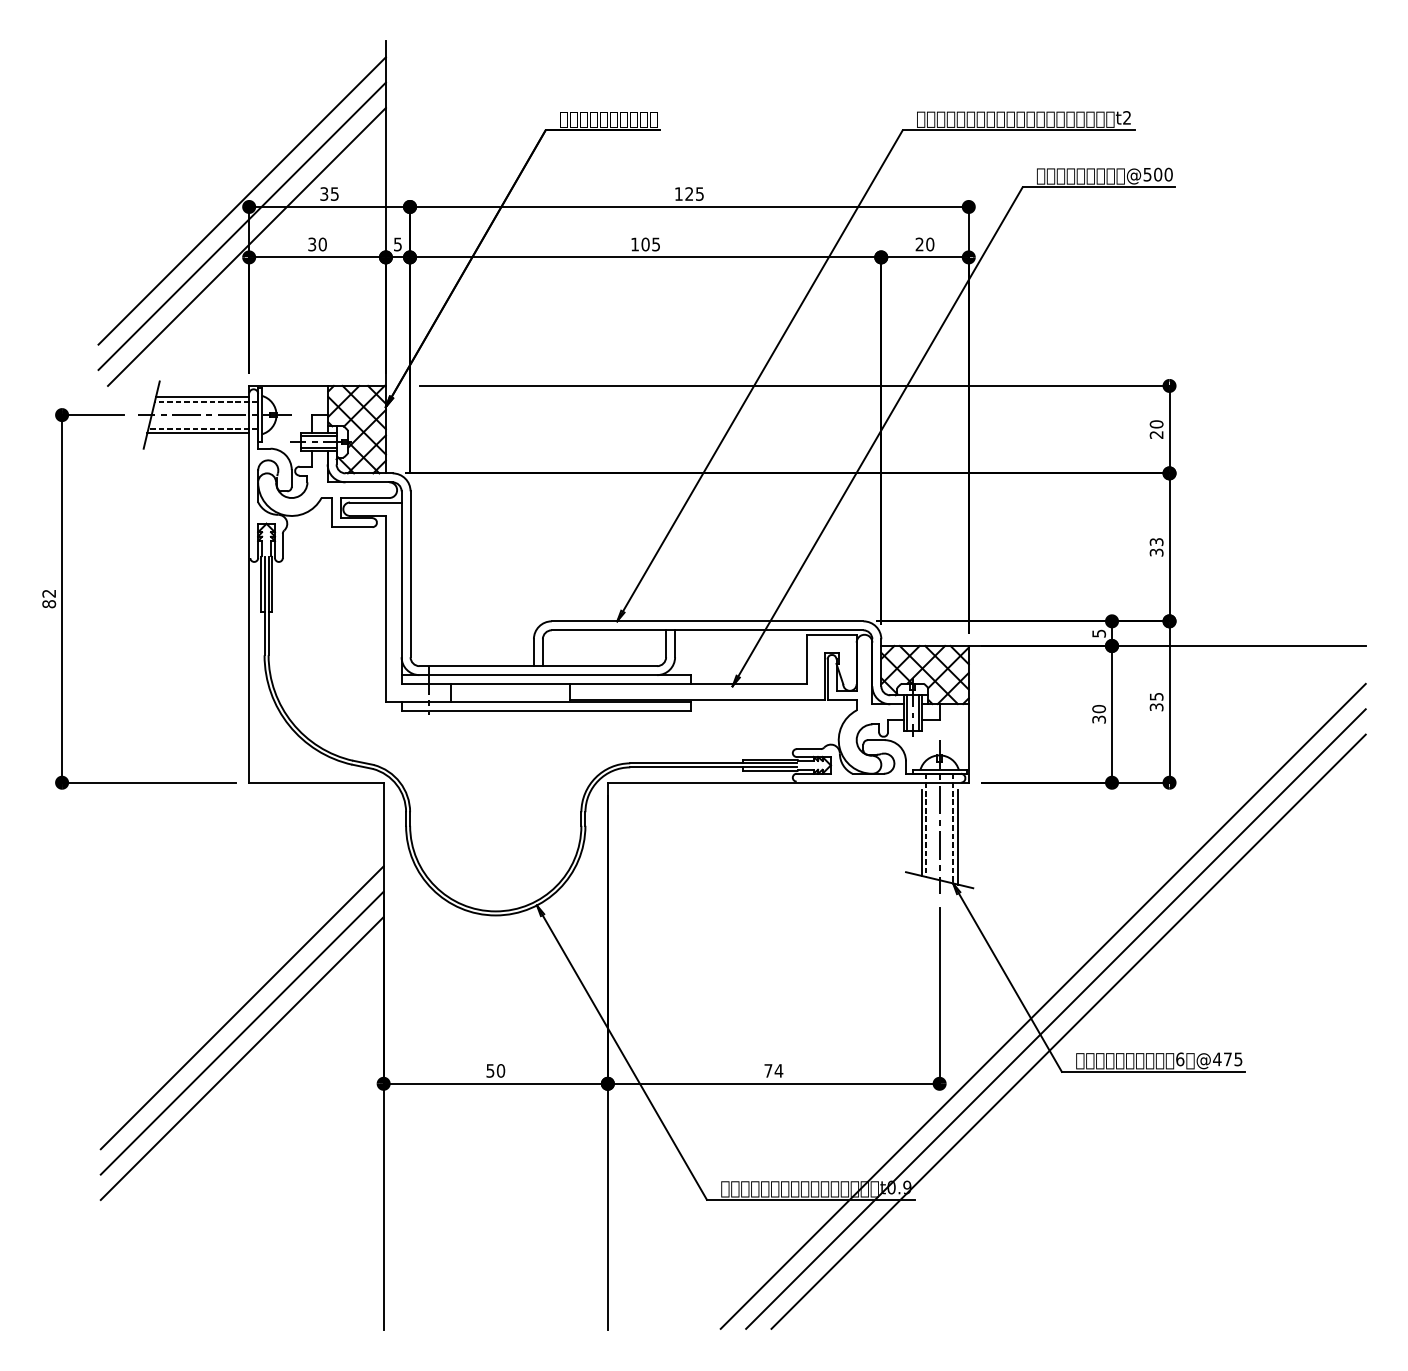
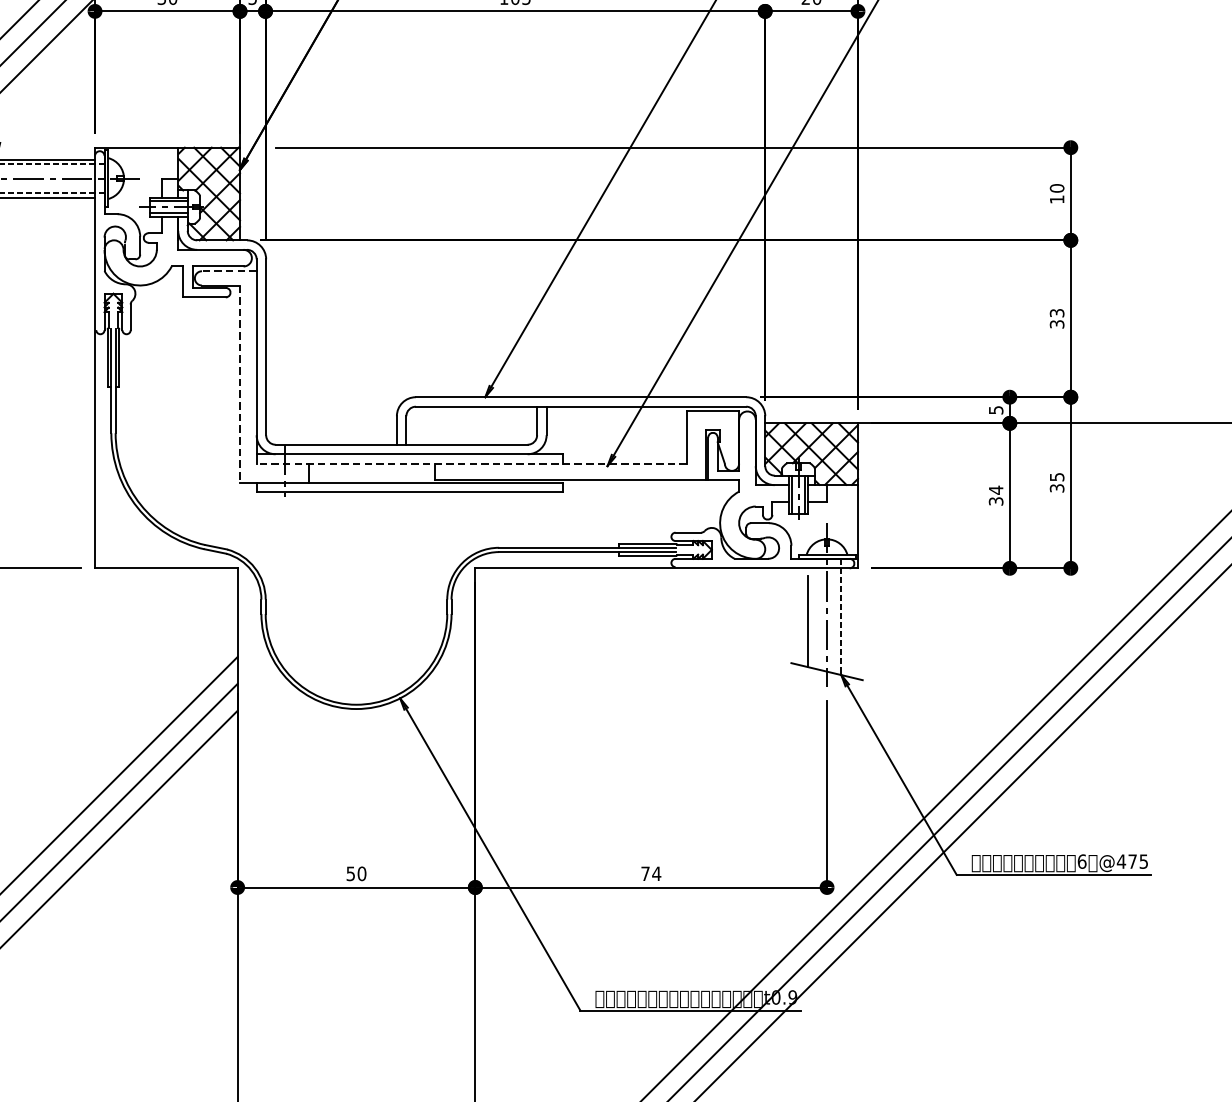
text: (1156, 434) -> (1056, 199), 20 -> 10
line: (375, 502) -> (228, 271), solid -> dashed
line: (385, 609) -> (239, 384), solid -> dashed
line: (604, 684) -> (471, 464), solid -> dashed
text: (1098, 708) -> (995, 489), 30 -> 34
line: (926, 825) -> (813, 613), removed
line: (957, 836) -> (846, 625), removed

